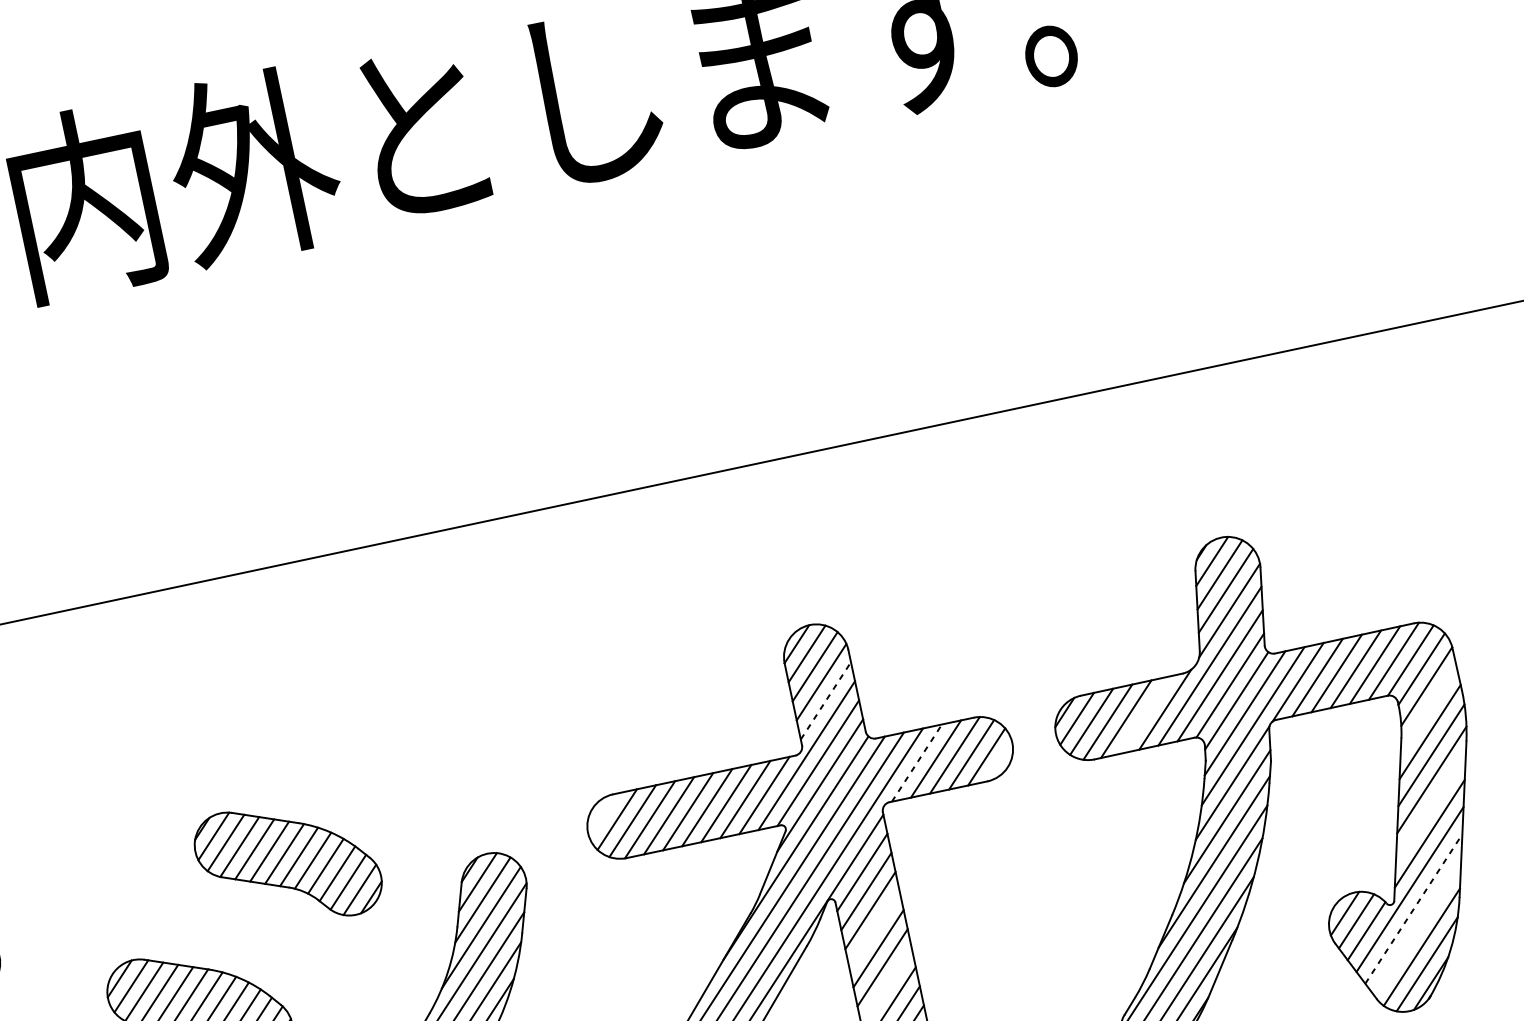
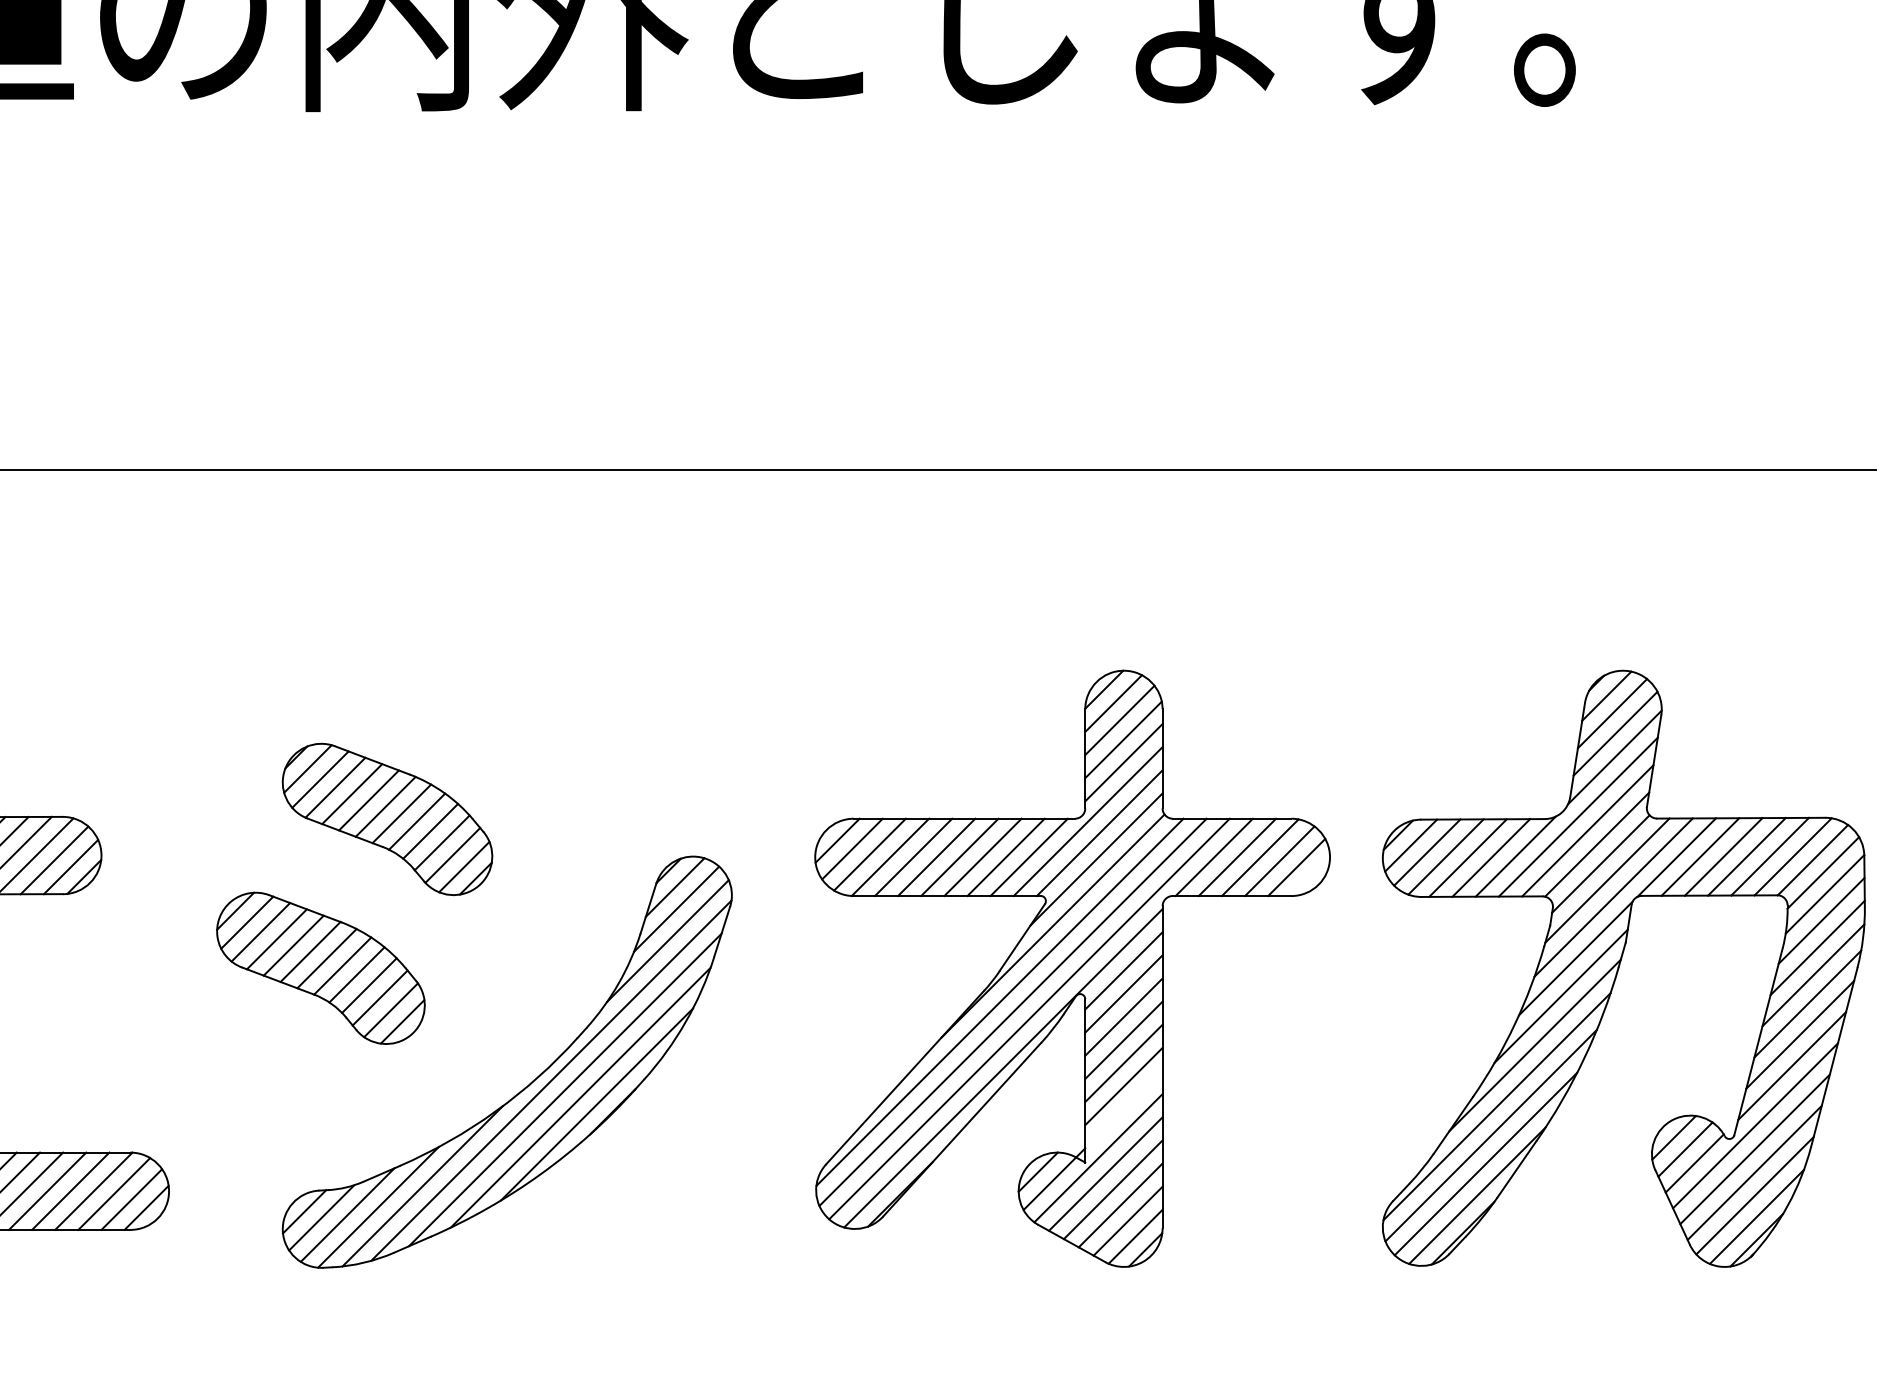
line: (825, 700) -> (1123, 762), dashed -> solid
line: (1428, 708) -> (1821, 920), added
line: (1145, 714) -> (1491, 857), added
line: (917, 763) -> (1214, 857), dashed -> solid
line: (1431, 806) -> (1800, 1034), added
line: (603, 815) -> (837, 840), added
part: (288, 863) -> (387, 818), moved
line: (1414, 909) -> (1755, 1149), dashed -> solid
line: (1417, 928) -> (1754, 1172), added
line: (874, 929) -> (1123, 1039), added

